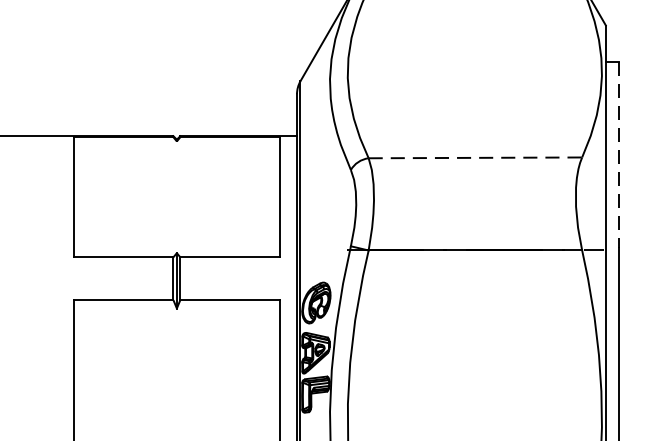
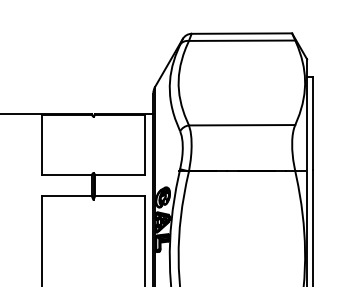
line: (618, 156) -> (313, 124), dashed -> solid
line: (476, 158) -> (242, 125), dashed -> solid

